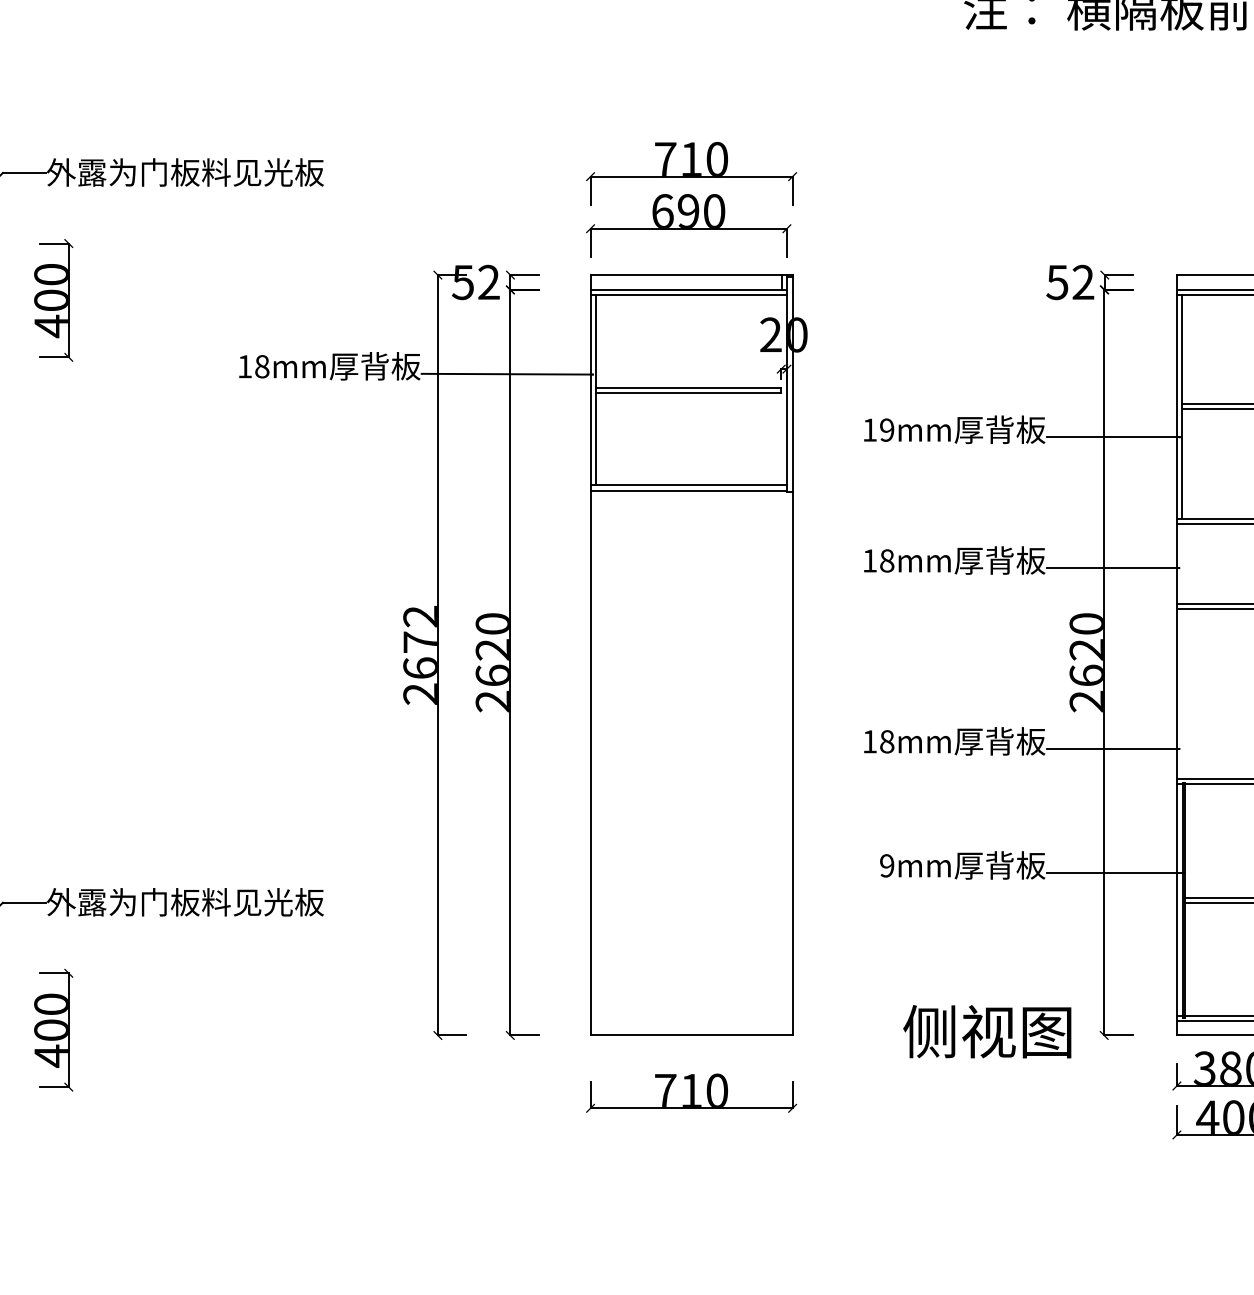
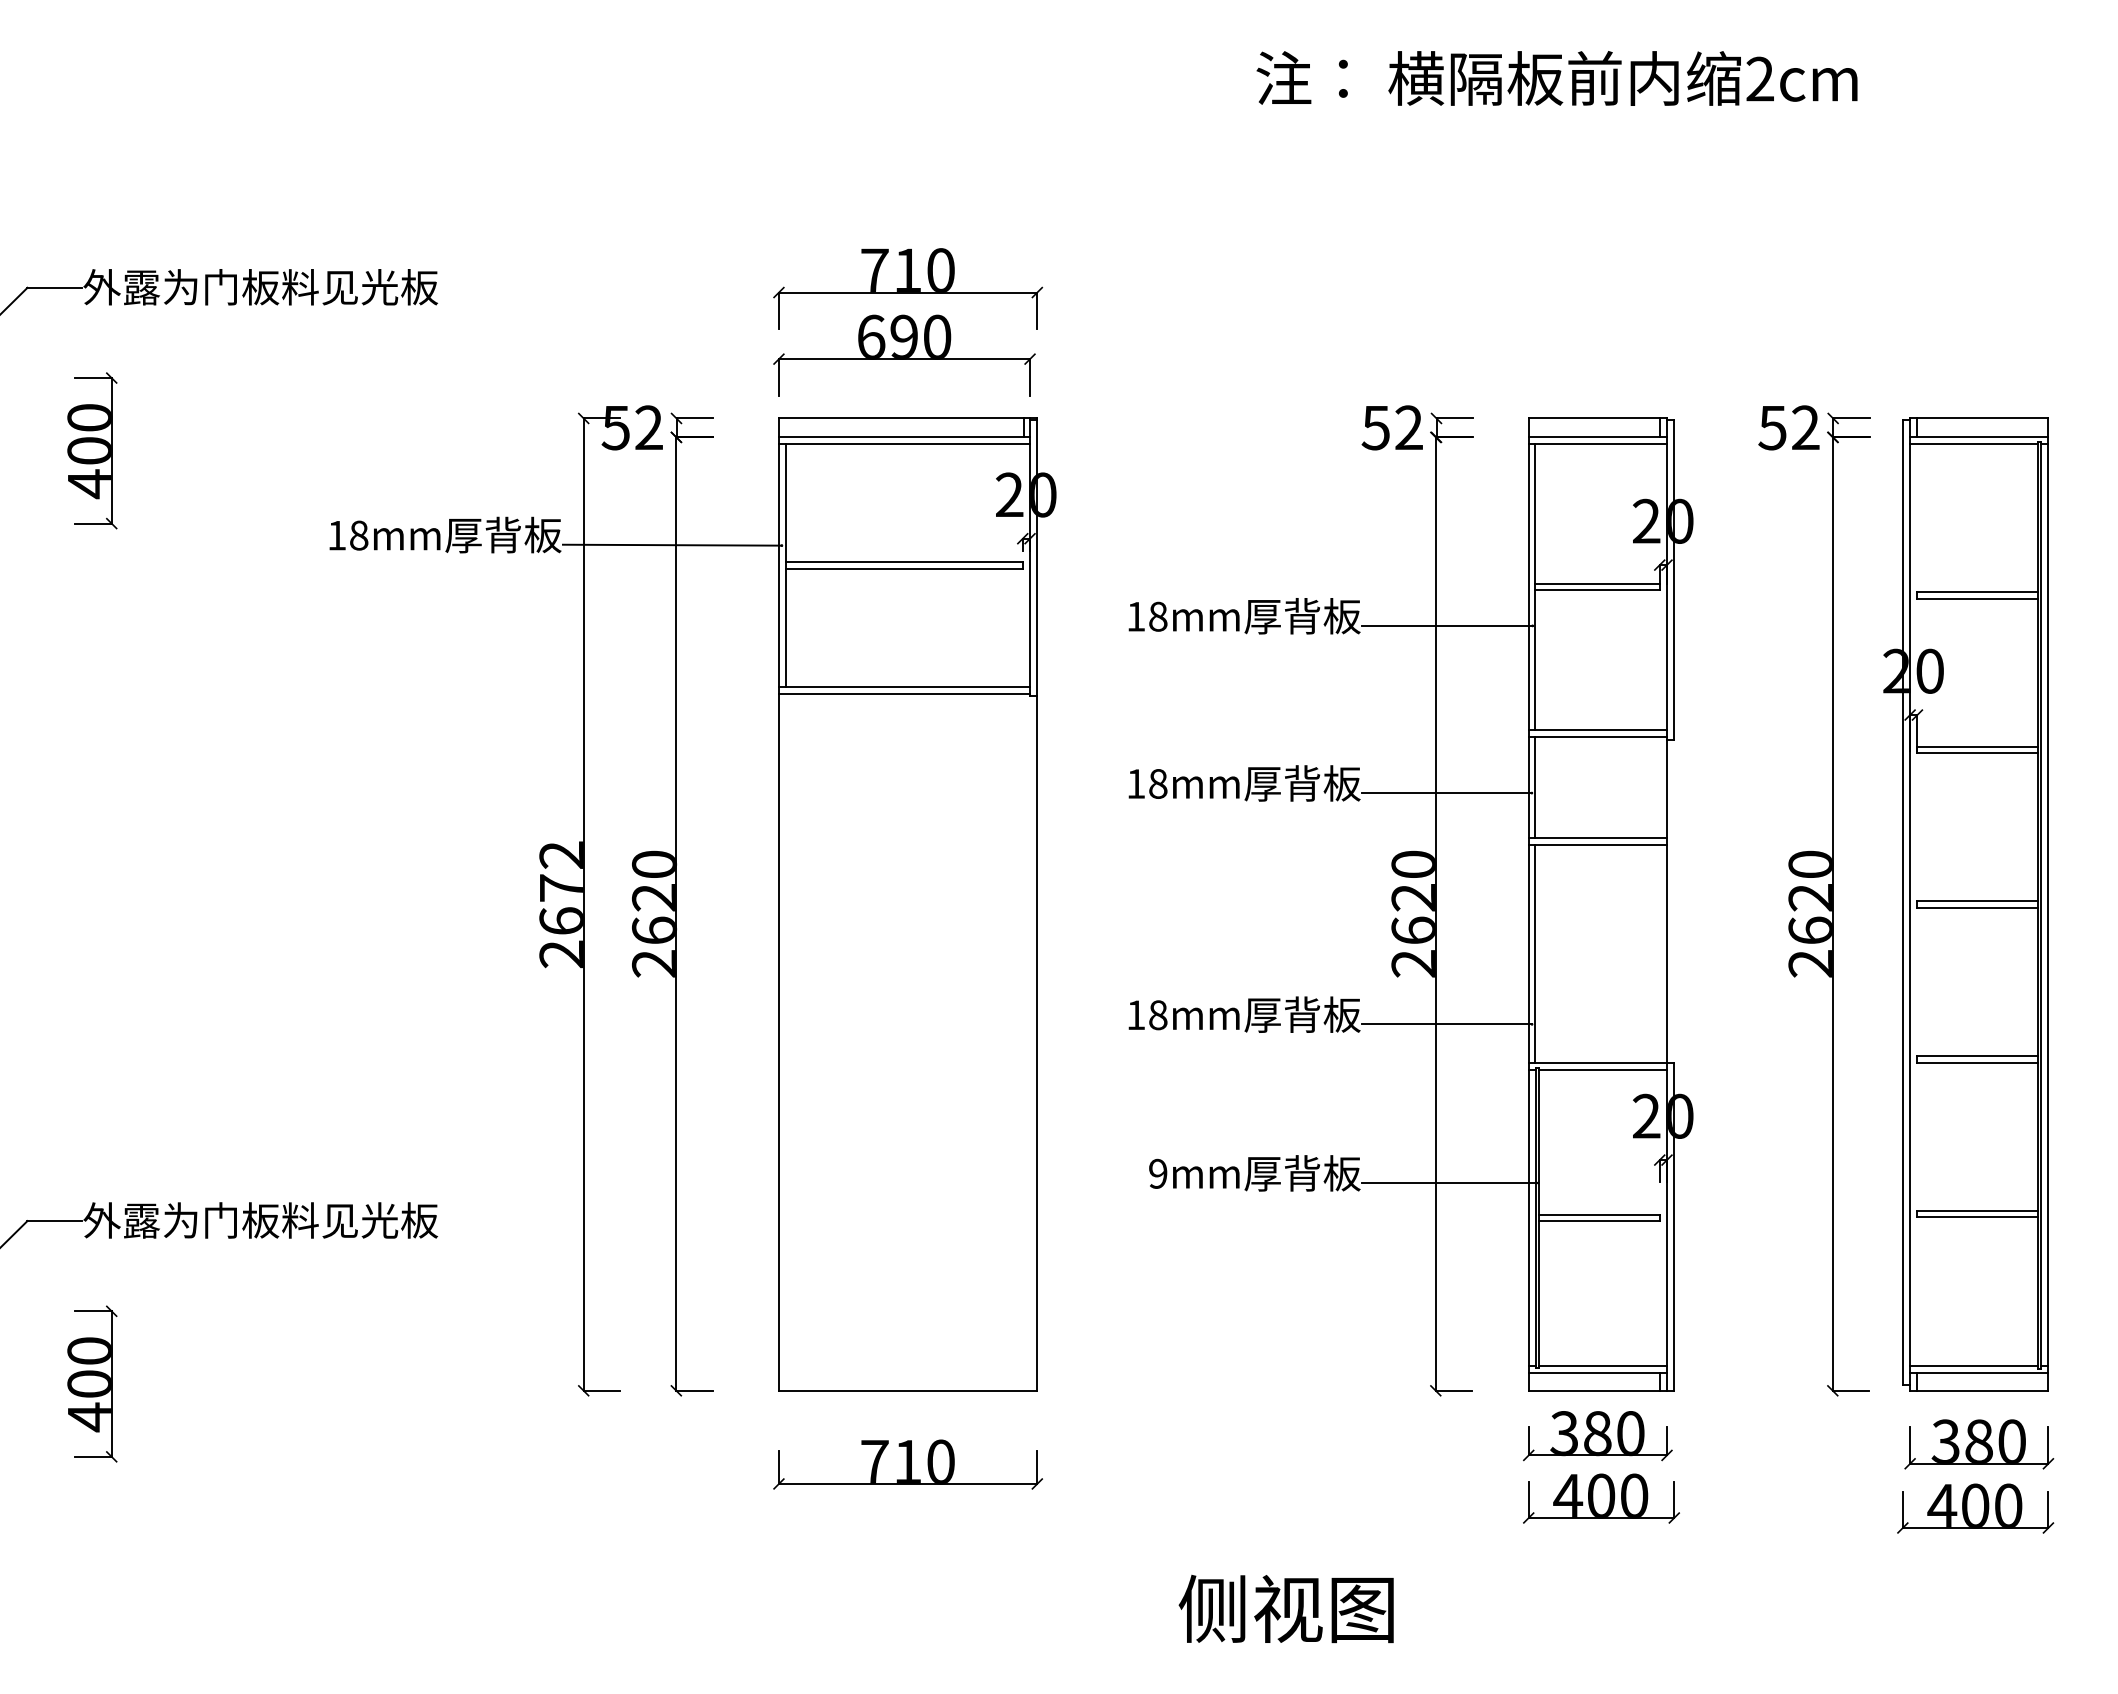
text: (887, 429) -> (1158, 616), 19mm -> 18mm
line: (1182, 563) -> (1535, 787), added
line: (1182, 693) -> (1535, 953), added
text: (986, 1031) -> (1285, 1608), moved

